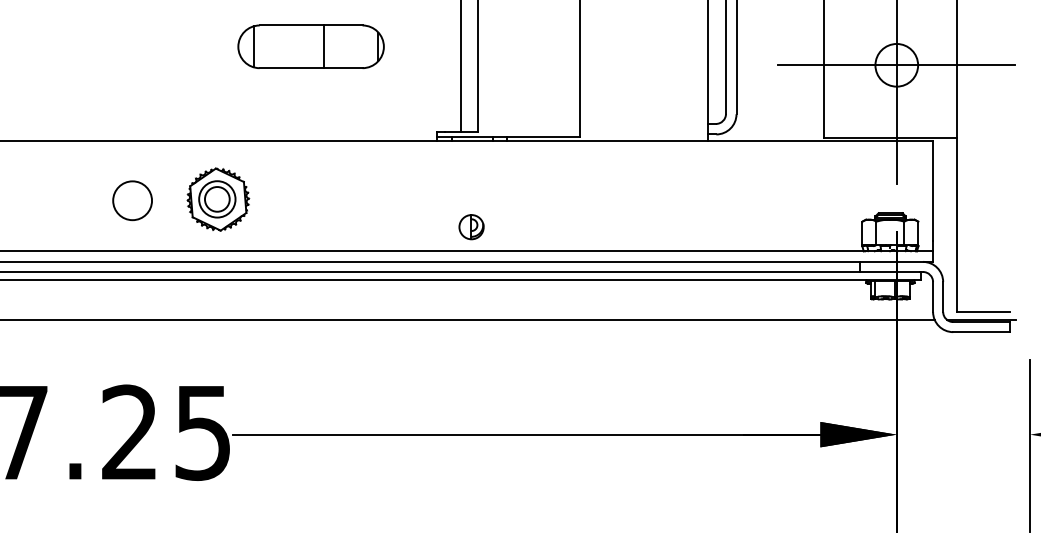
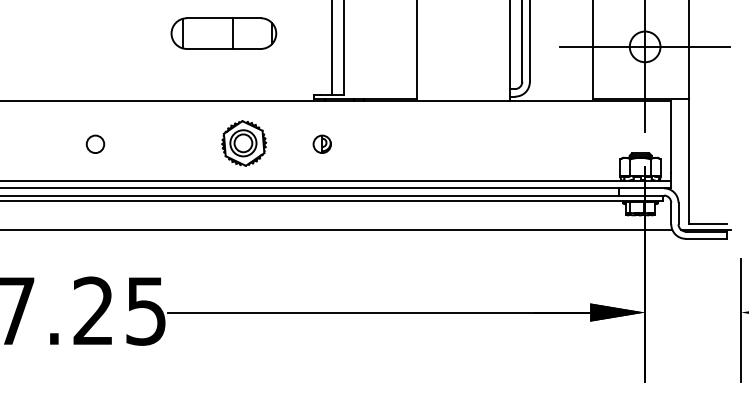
part: (218, 199) -> (244, 143), moved
circle: (132, 201) -> (95, 144), size x0.62
part: (470, 226) -> (321, 143), moved

